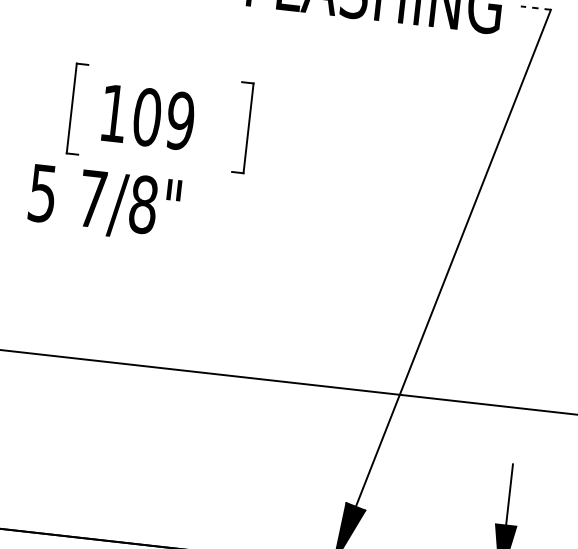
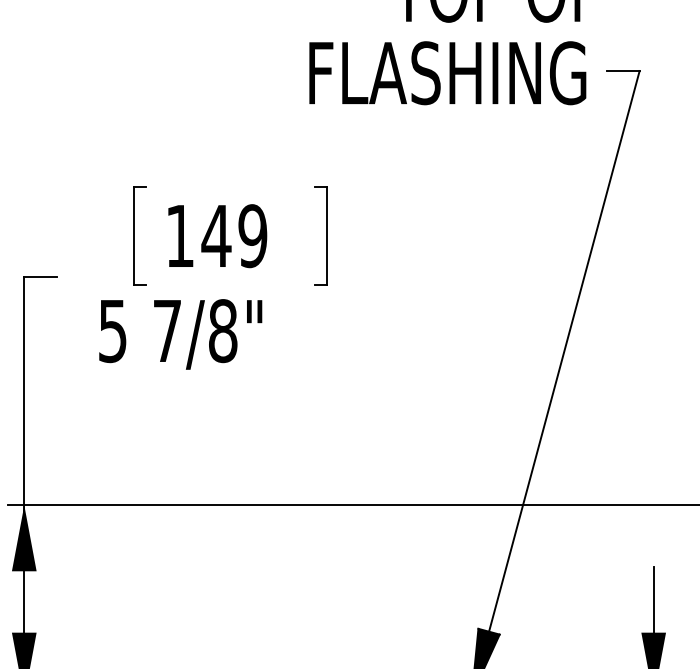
line: (535, 8) -> (622, 71), dashed -> solid
text: (147, 117) -> (216, 236), 109 -> 149

